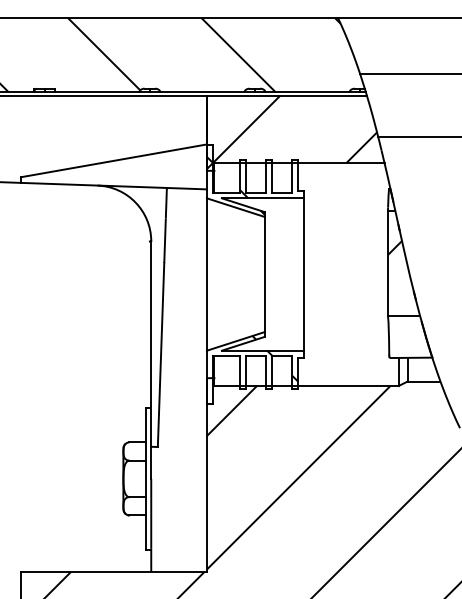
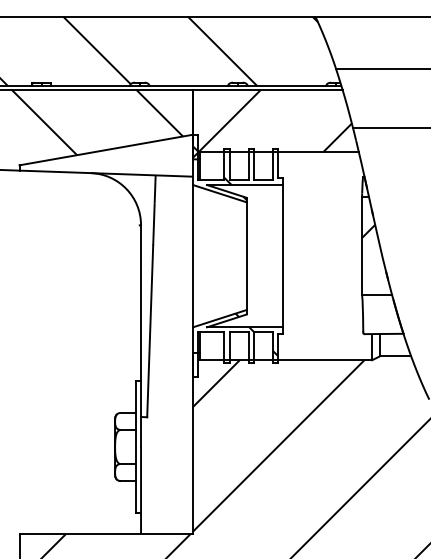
hatch: (104, 131) -> (97, 122), added

